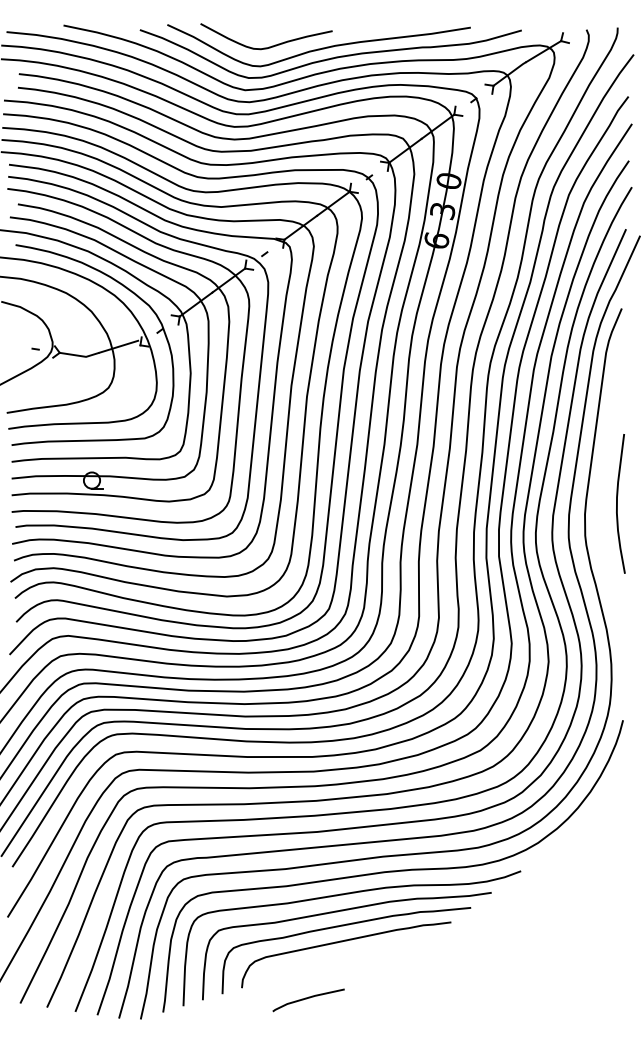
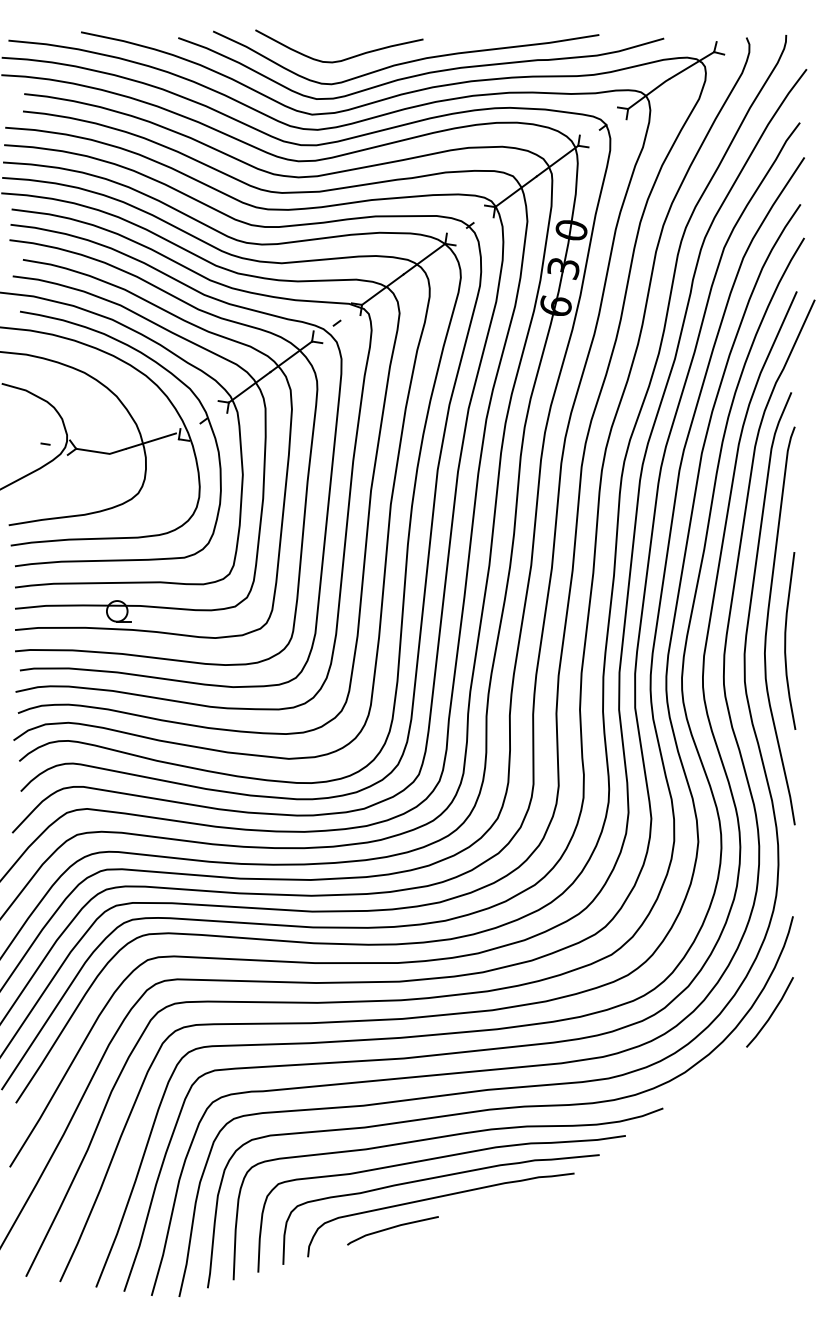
curve: (603, 491) -> (768, 625), added
line: (605, 796) -> (770, 1013), added
line: (308, 998) -> (392, 1228), moved

